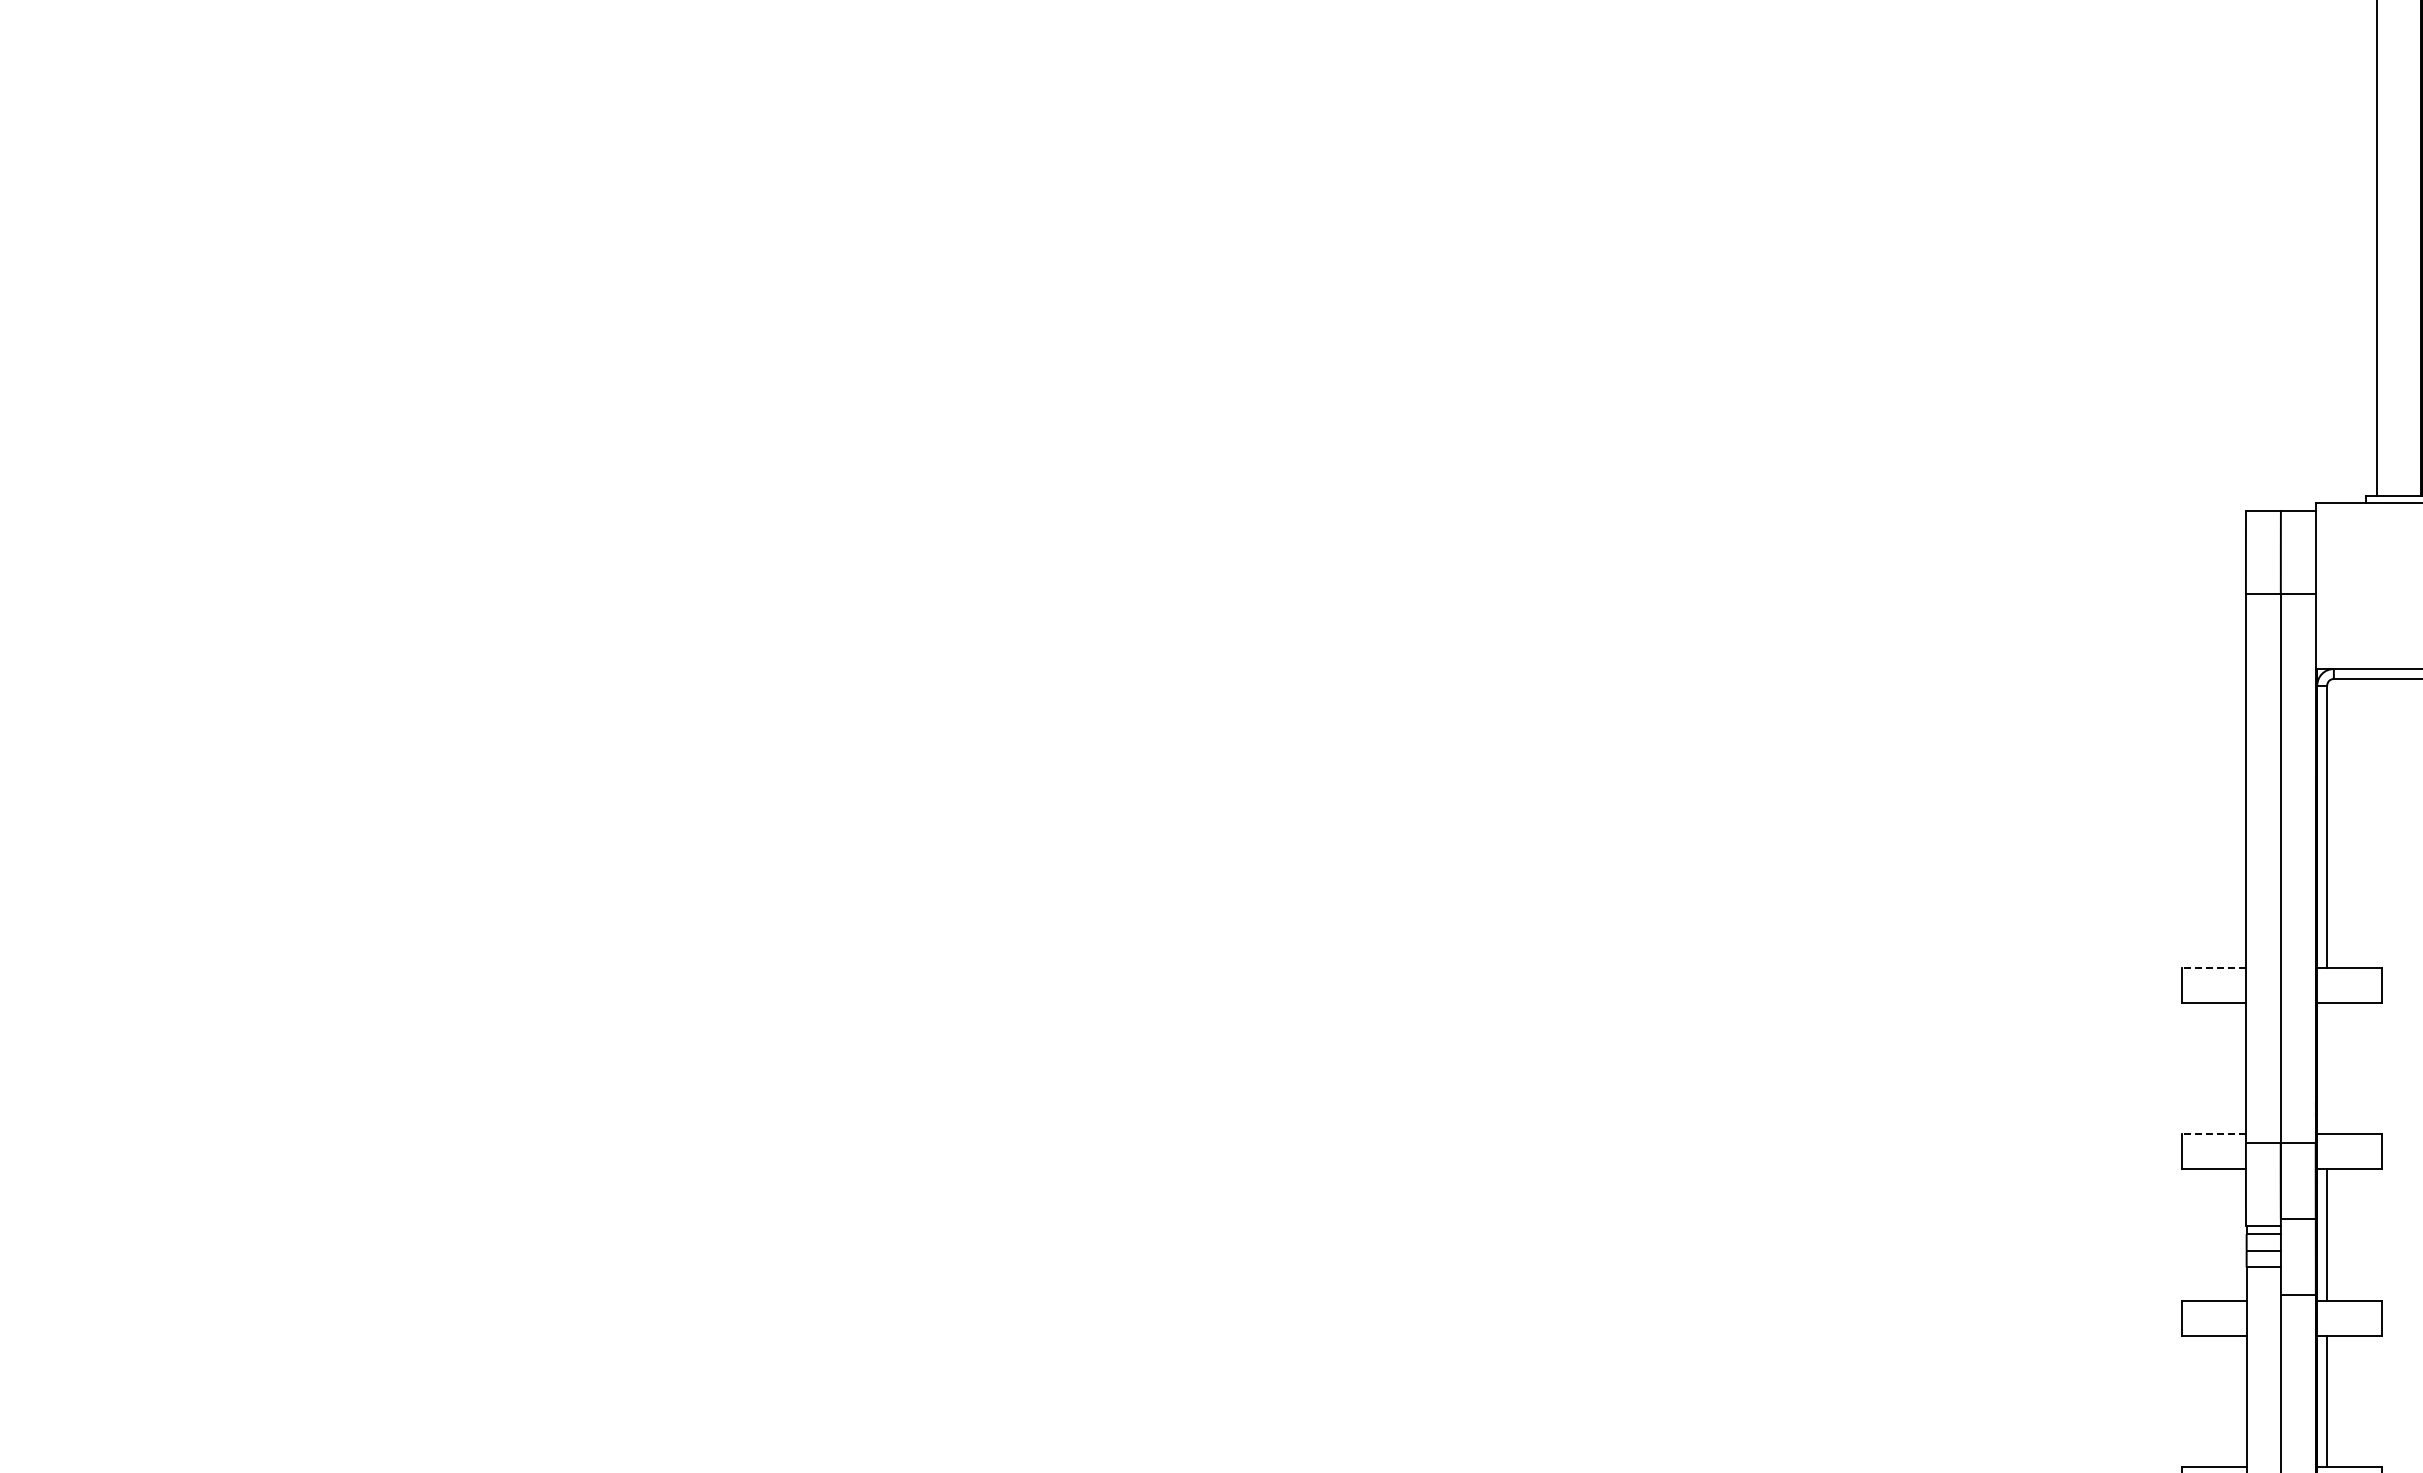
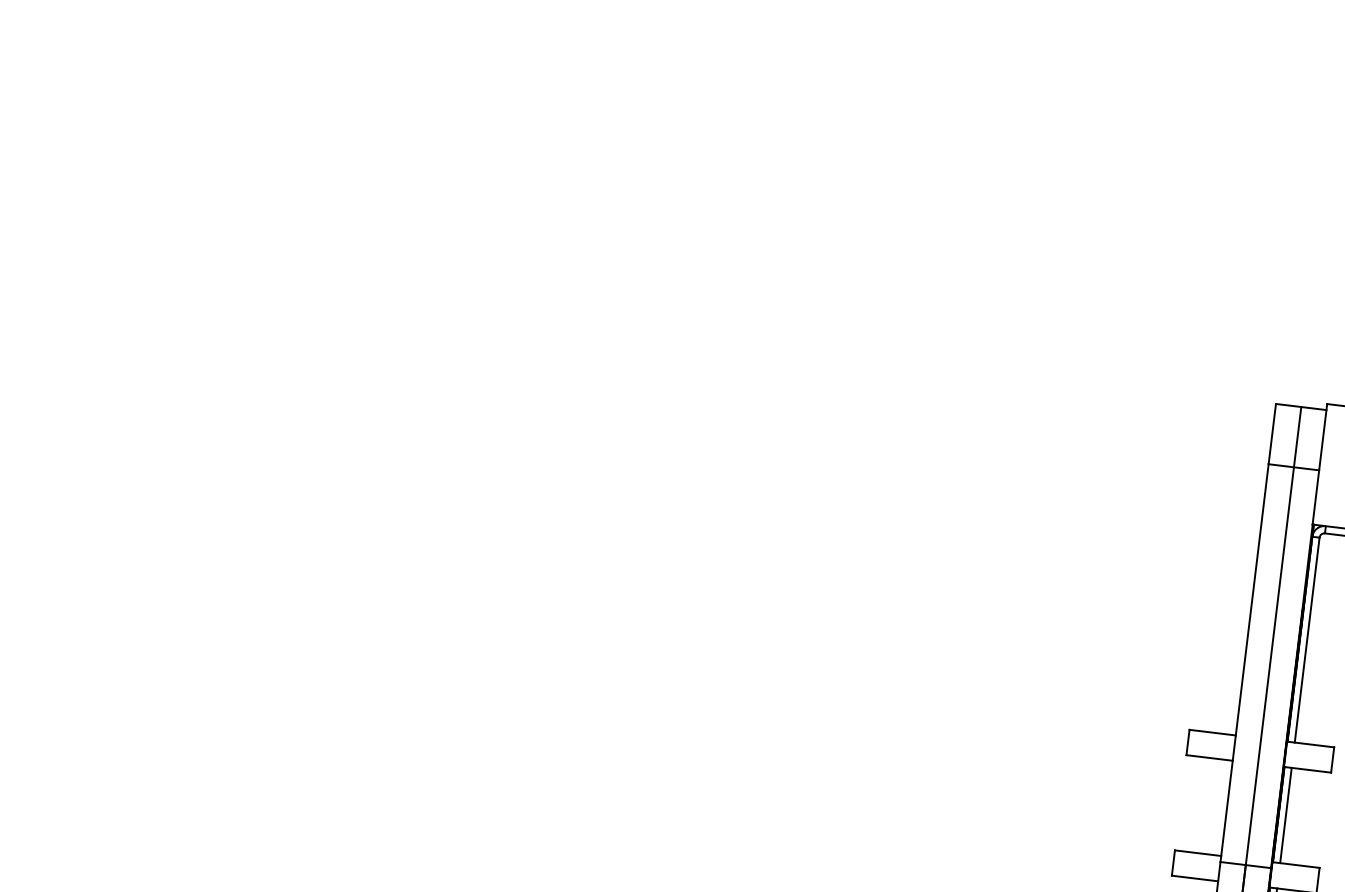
line: (2214, 968) -> (1213, 732), dashed -> solid
line: (2327, 1068) -> (1286, 815), added
line: (2214, 1134) -> (1198, 853), dashed -> solid

